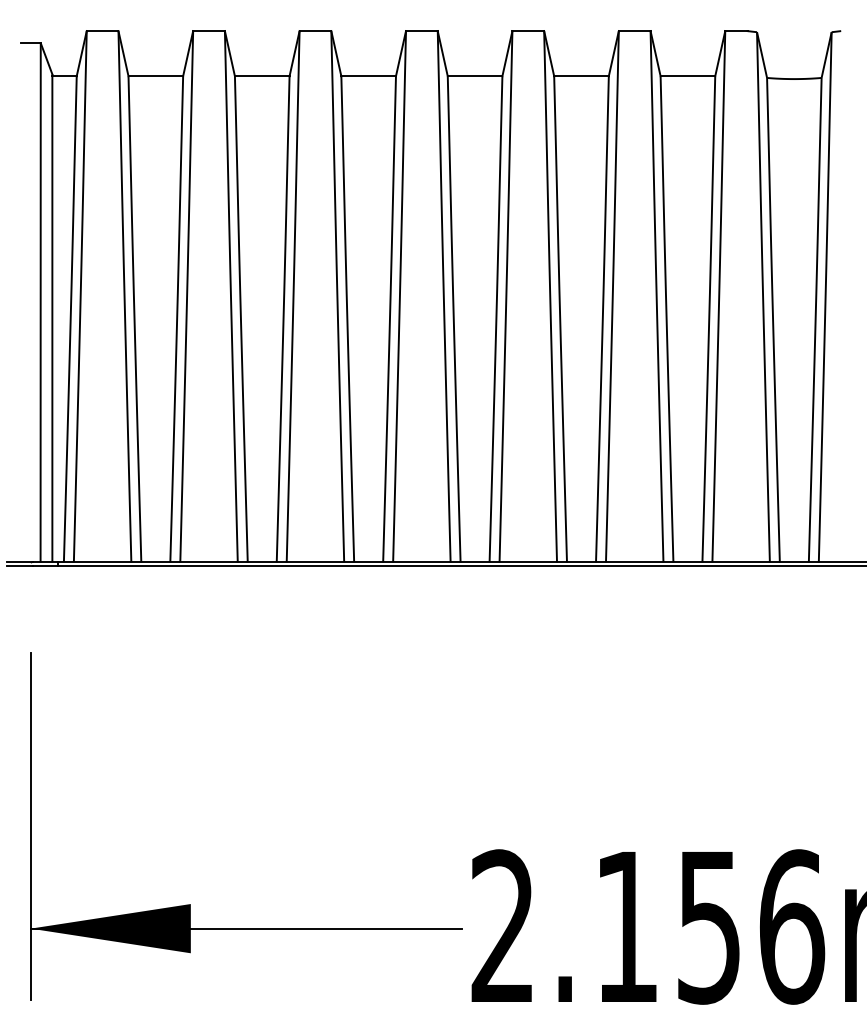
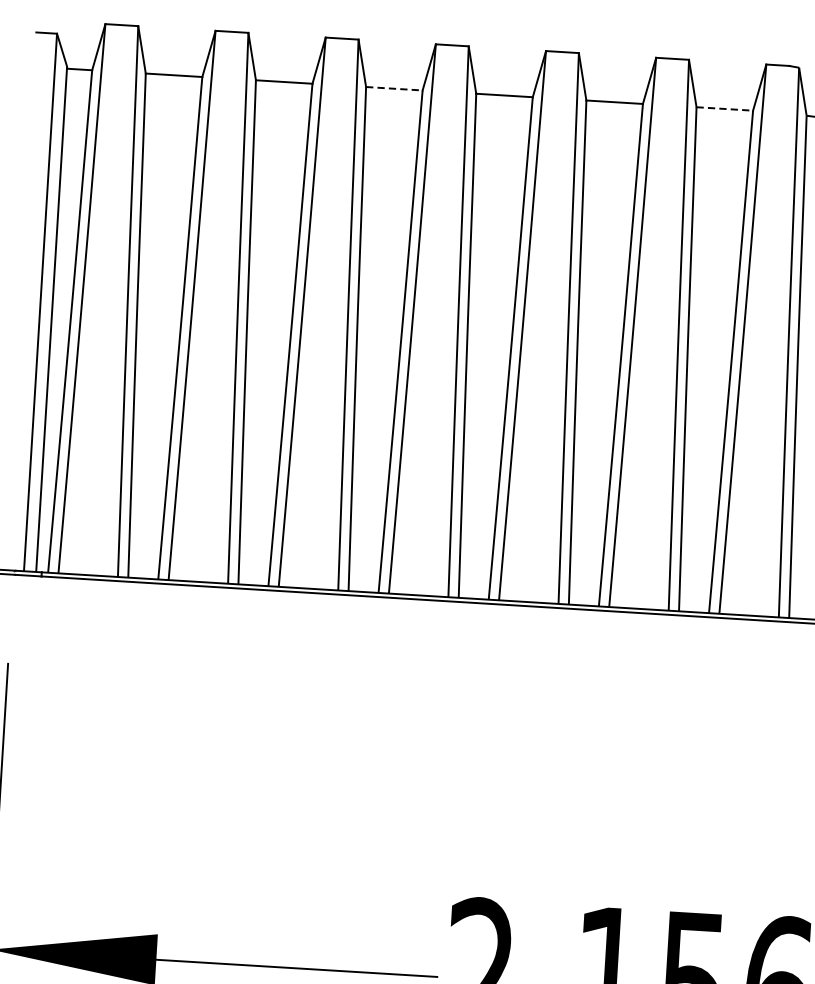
line: (369, 76) -> (395, 89), solid -> dashed
line: (688, 76) -> (725, 109), solid -> dashed

